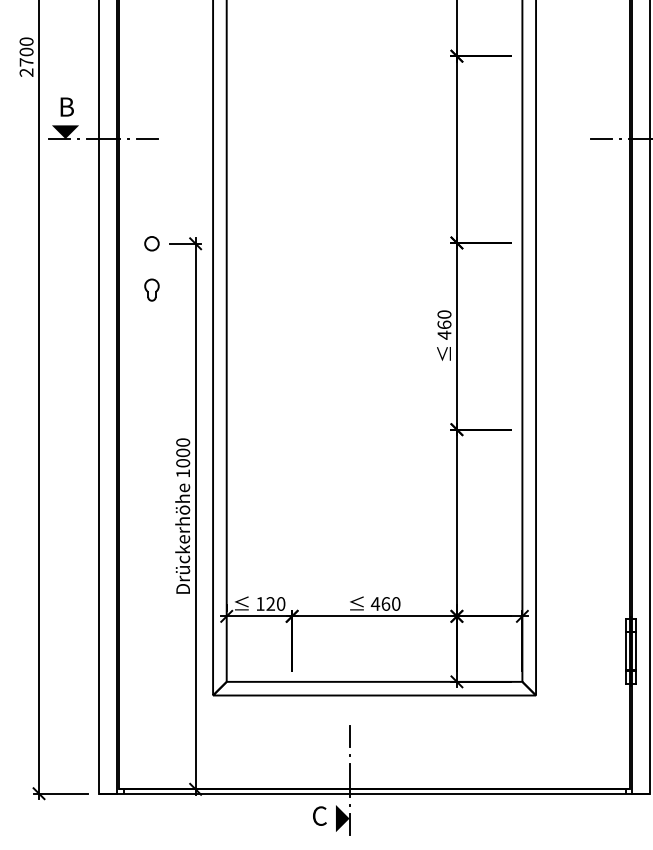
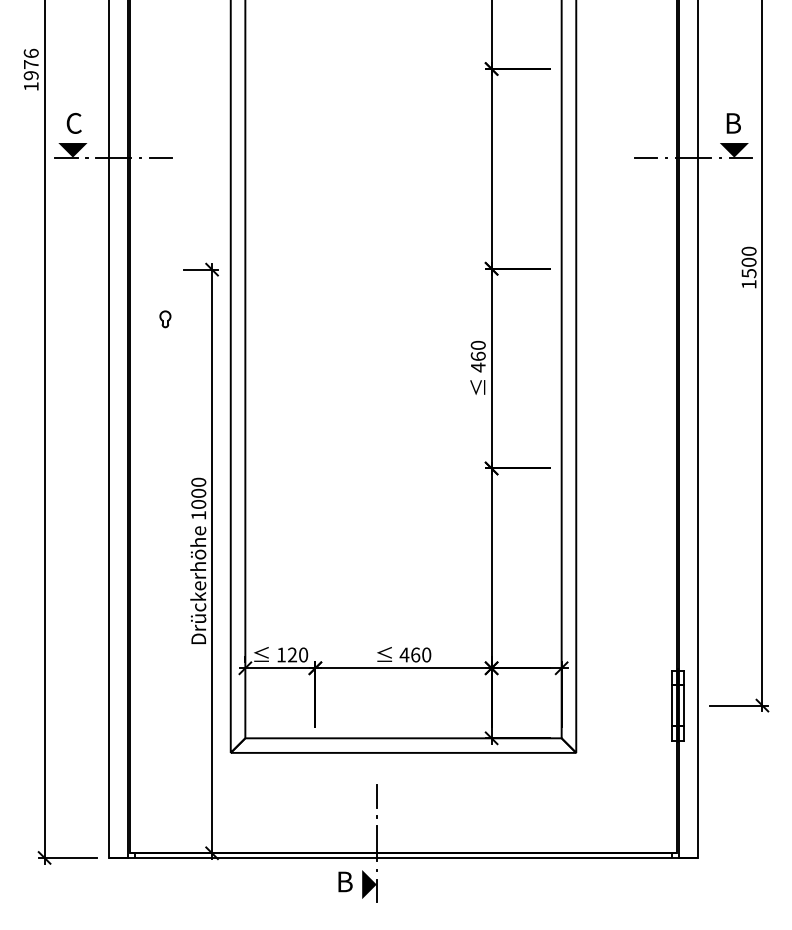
text: (25, 56) -> (30, 69), 2700 -> 1976
text: (66, 106) -> (73, 122), B -> C
circle: (152, 243) -> (165, 269), removed
part: (152, 290) -> (165, 319), size x0.7
text: (319, 815) -> (344, 881), C -> B

